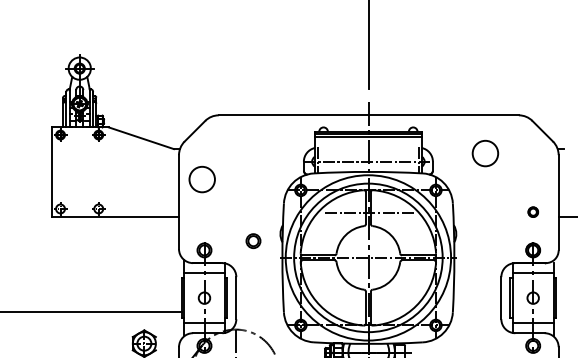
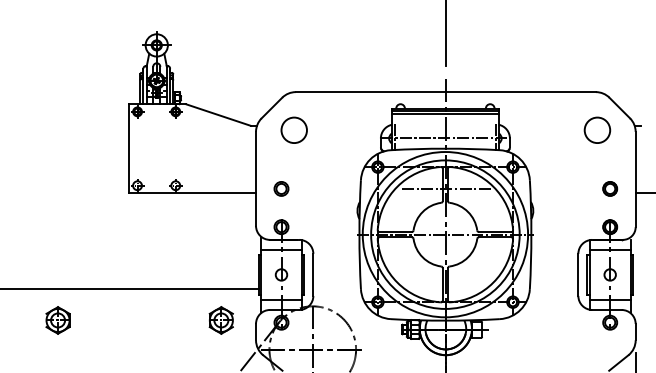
circle: (485, 152) -> (597, 129), moved
circle: (201, 178) -> (293, 129), moved
part: (533, 211) -> (610, 188), size x1.43
circle: (253, 240) -> (281, 188), moved

